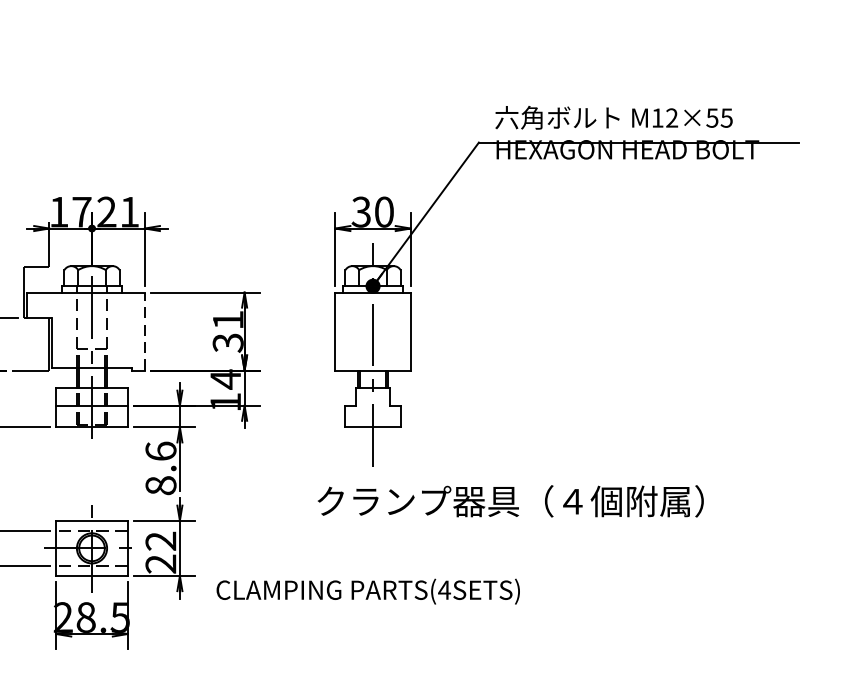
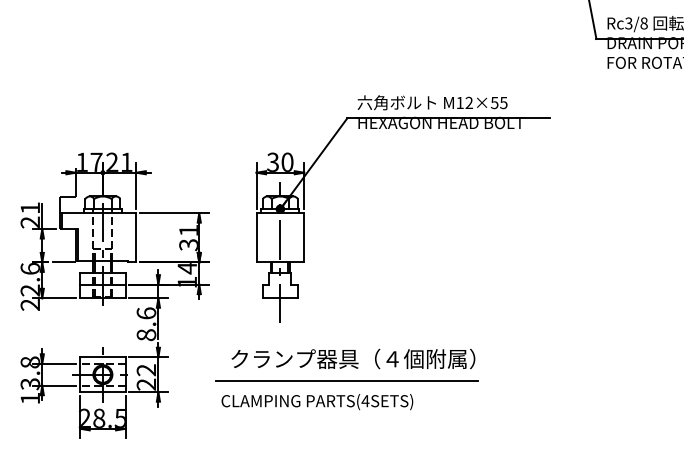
line: (145, 331) -> (136, 237), dashed -> solid
text: (510, 500) -> (353, 358), moved
line: (477, 559) -> (346, 381), added
text: (368, 592) -> (317, 402), moved

